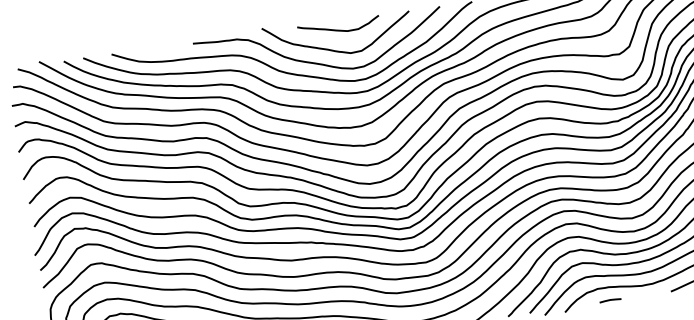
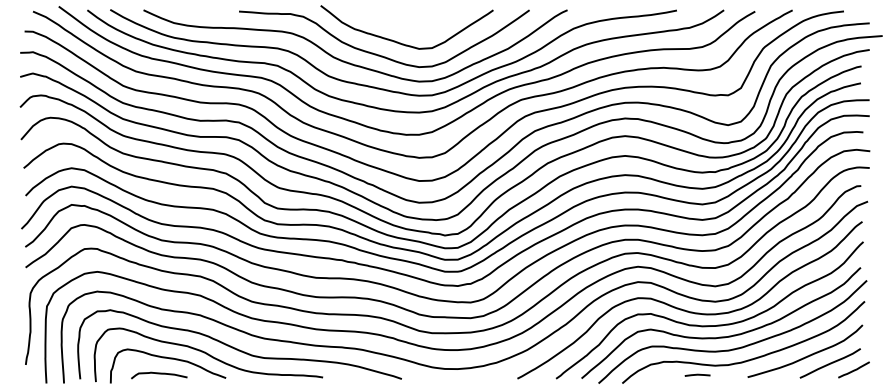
curve: (337, 29) -> (407, 19), removed
line: (610, 299) -> (697, 374), moved

